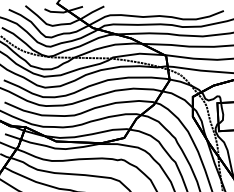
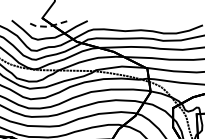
line: (63, 12) -> (48, 26), solid -> dashed

